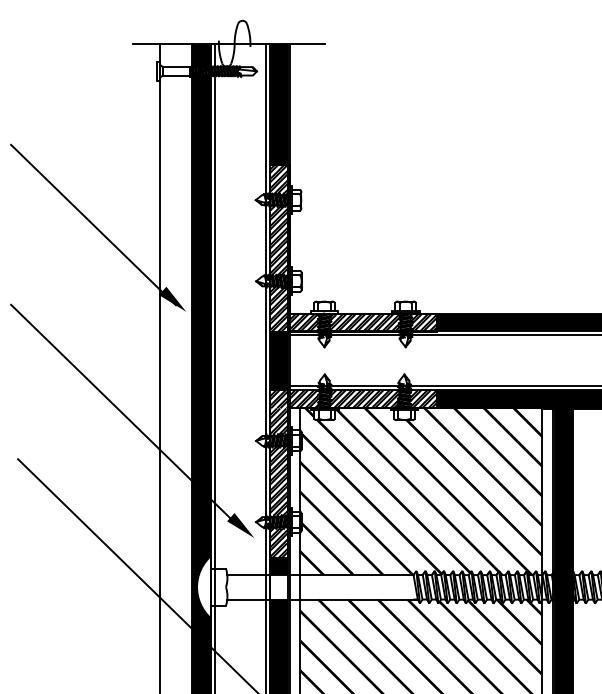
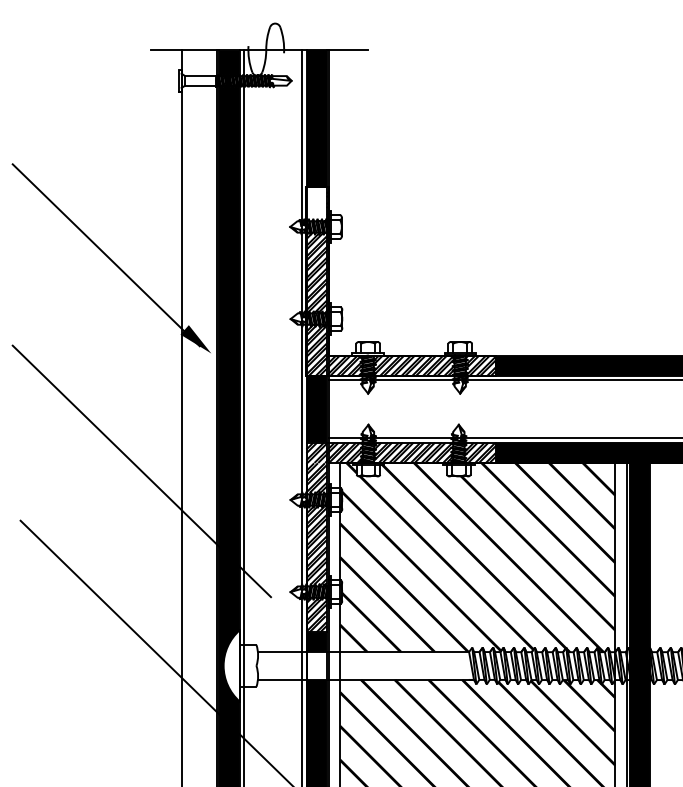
hatch: (279, 179) -> (317, 203), removed
fill: (240, 525) -> (272, 595), removed

